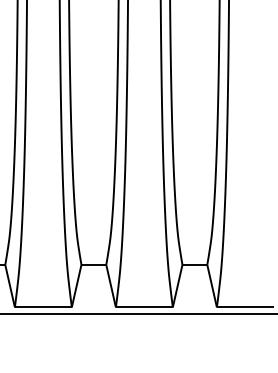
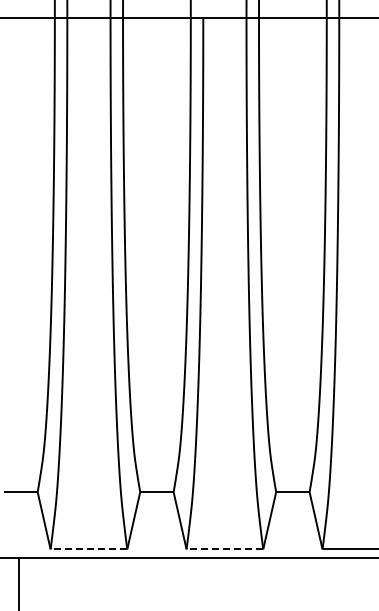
line: (43, 307) -> (88, 549), solid -> dashed
line: (144, 307) -> (224, 549), solid -> dashed

